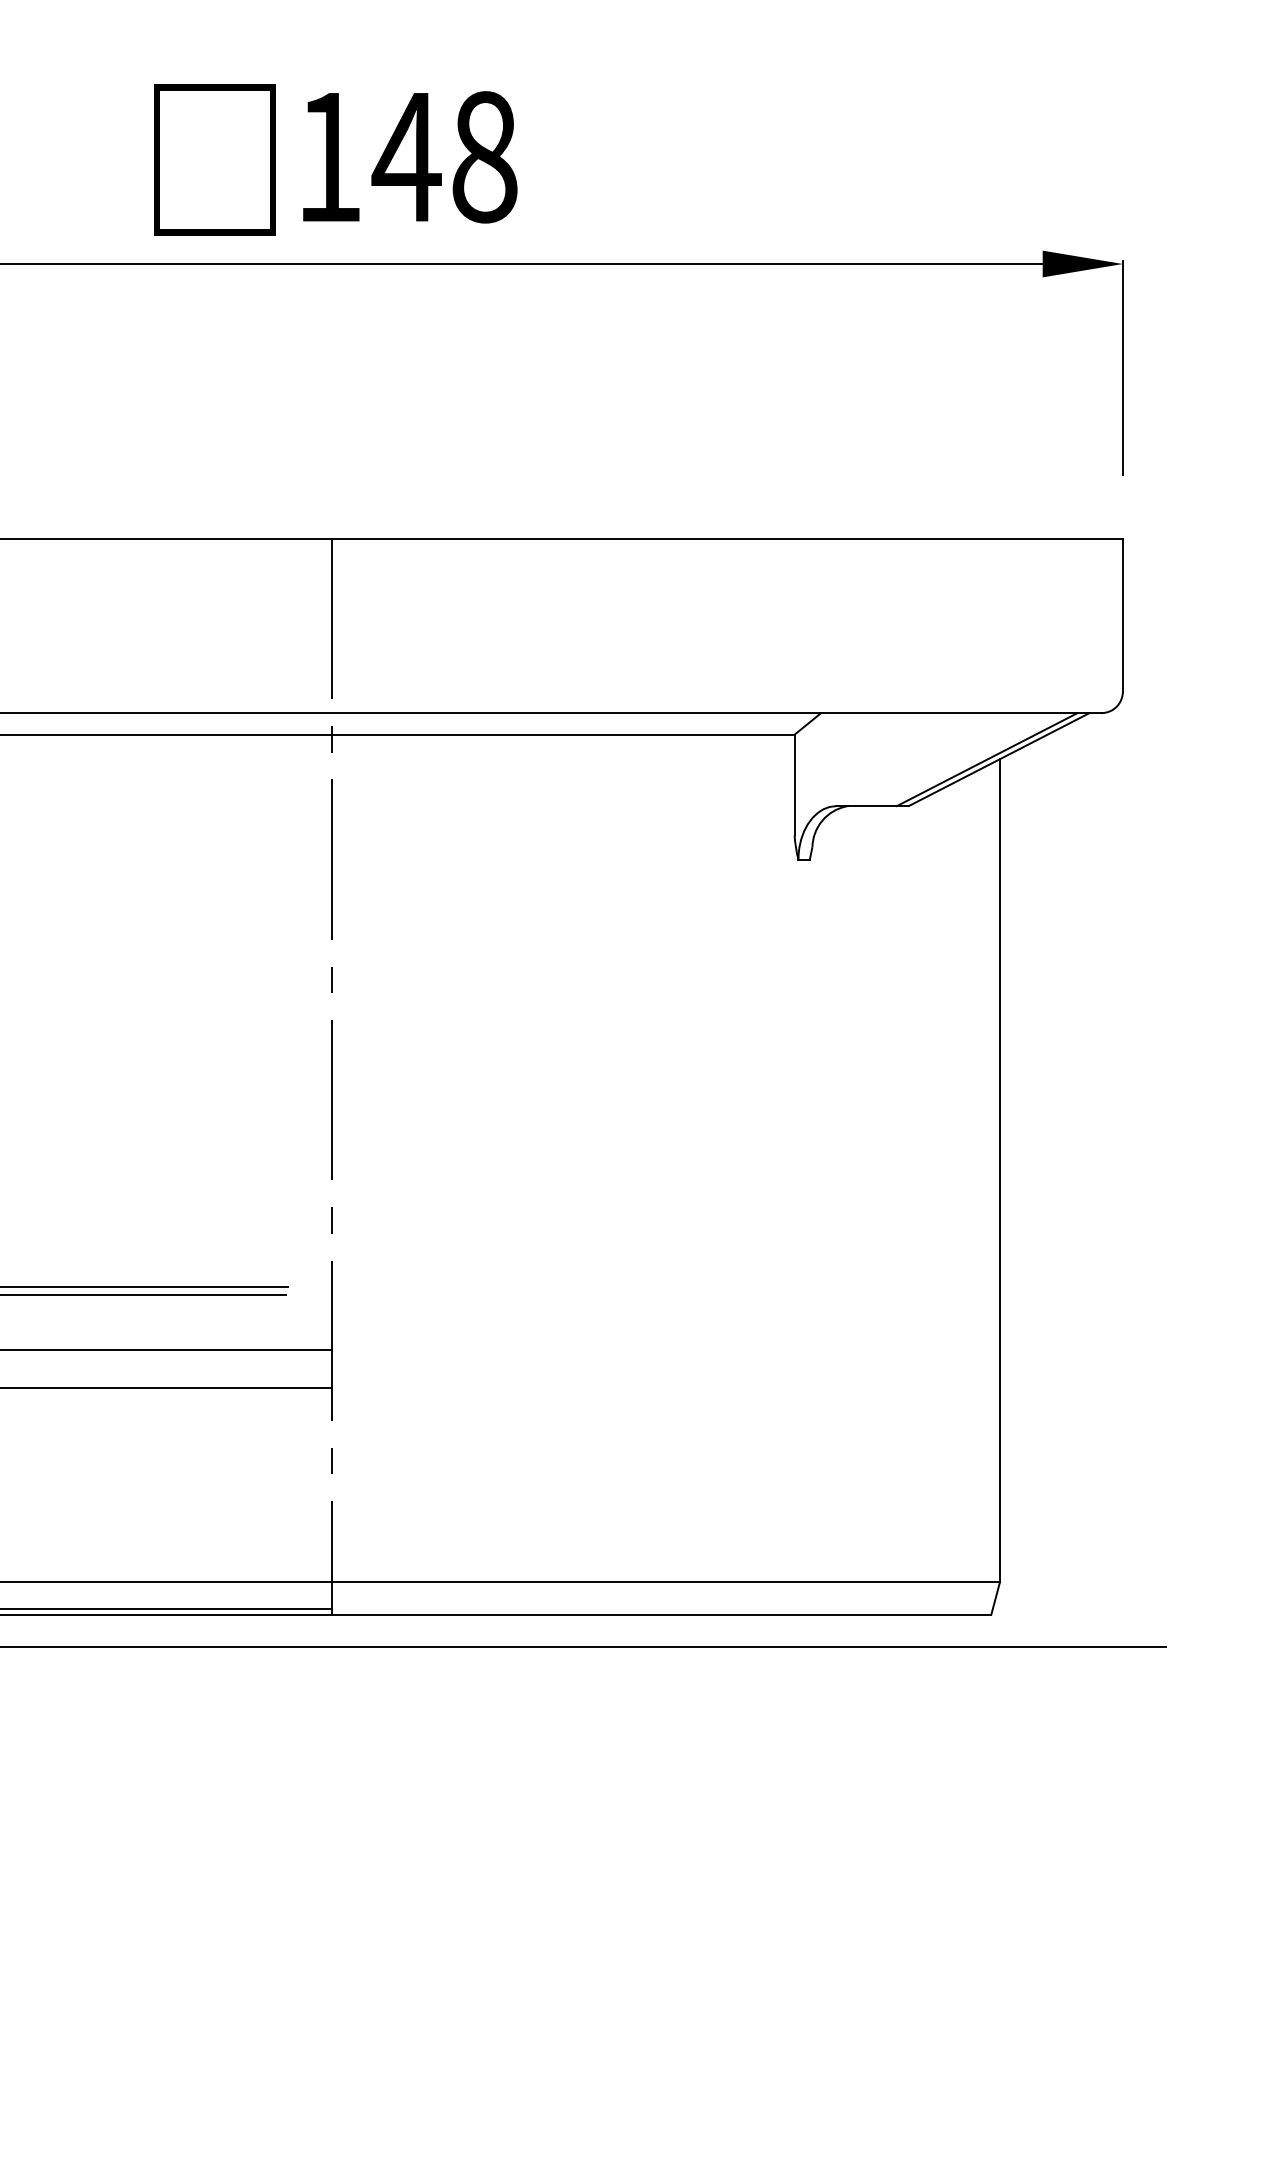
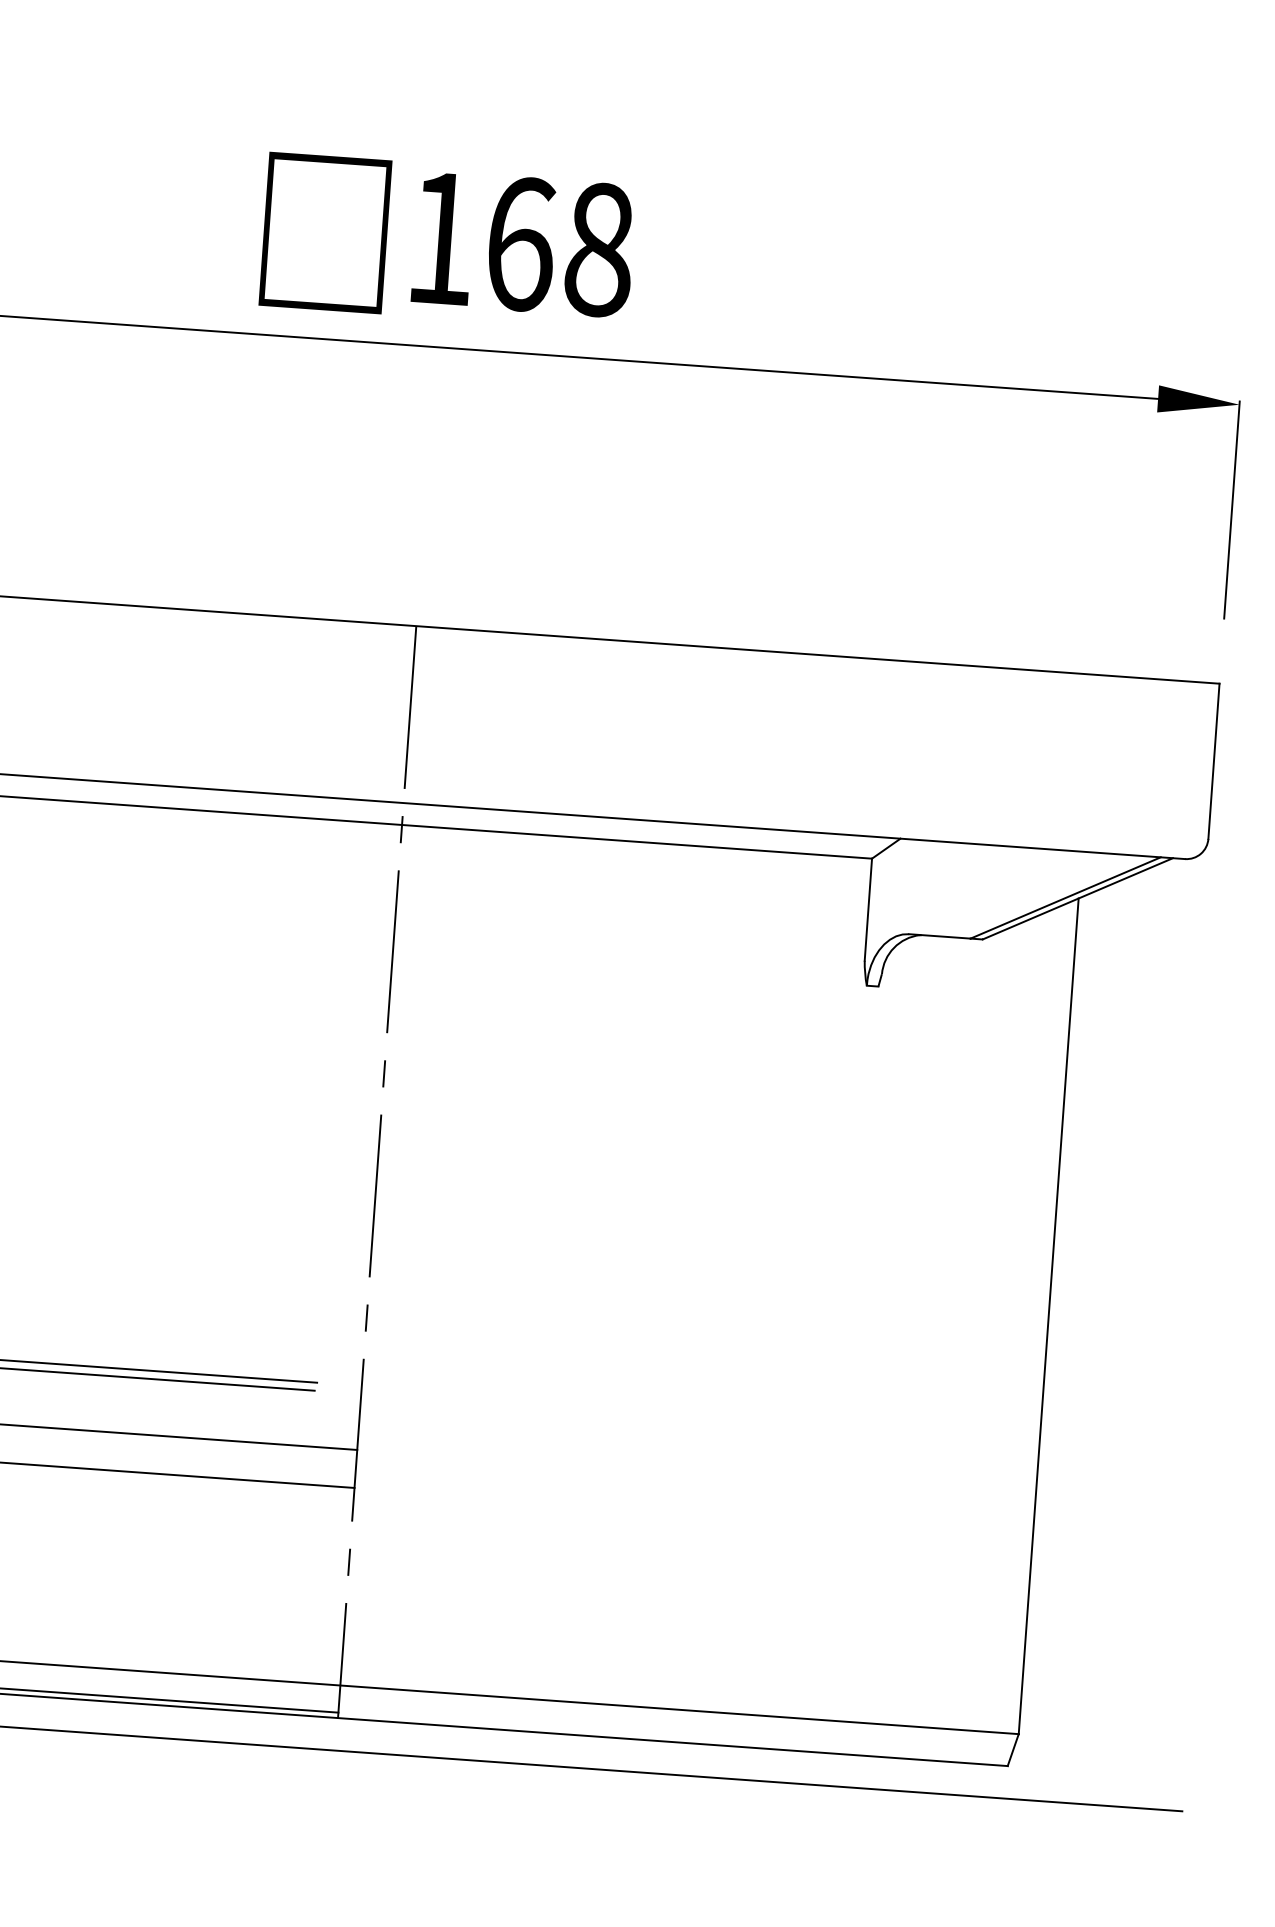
text: (406, 156) -> (520, 243), 148 -> 168

